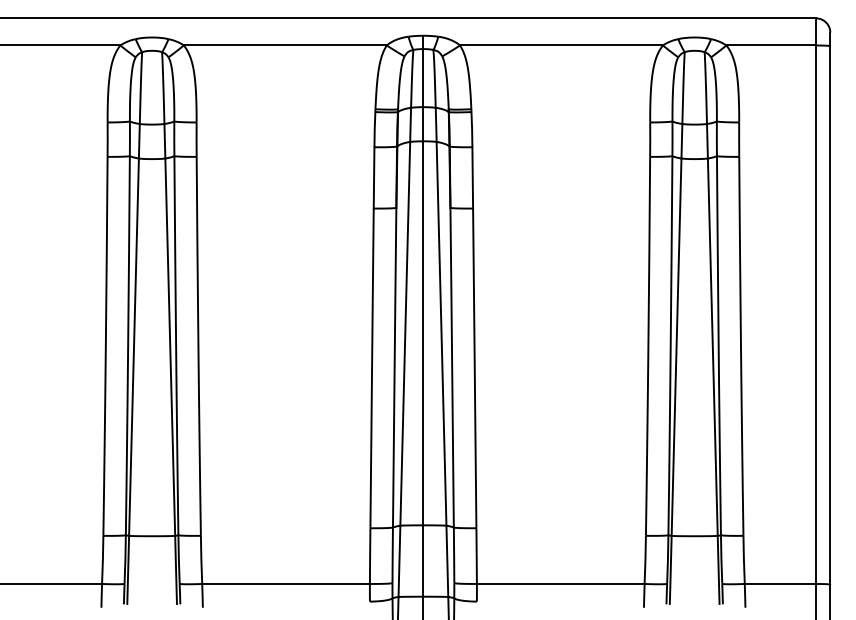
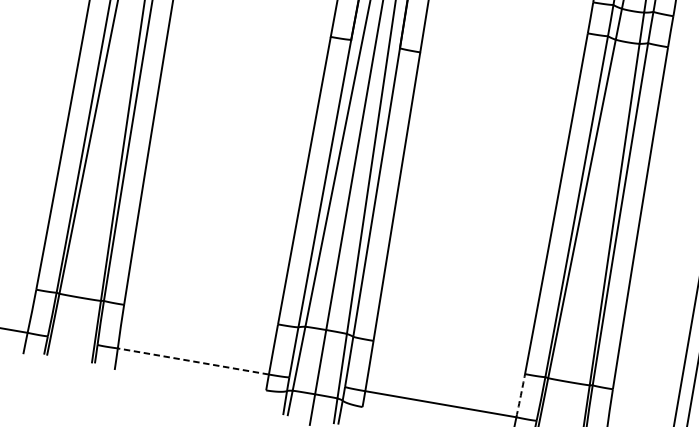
arc: (645, 559) -> (520, 395), solid -> dashed
line: (286, 583) -> (193, 361), solid -> dashed

